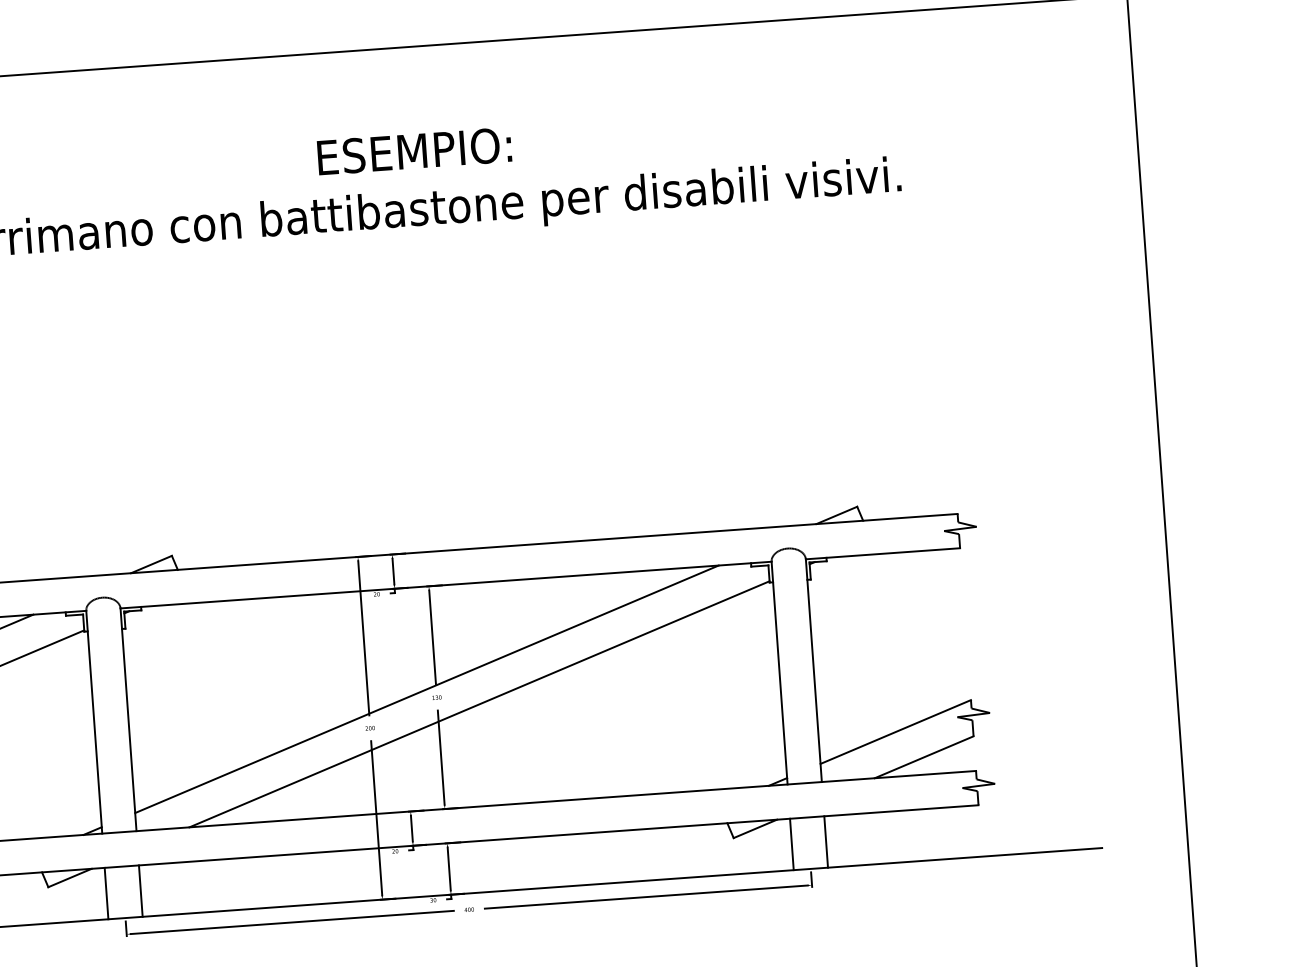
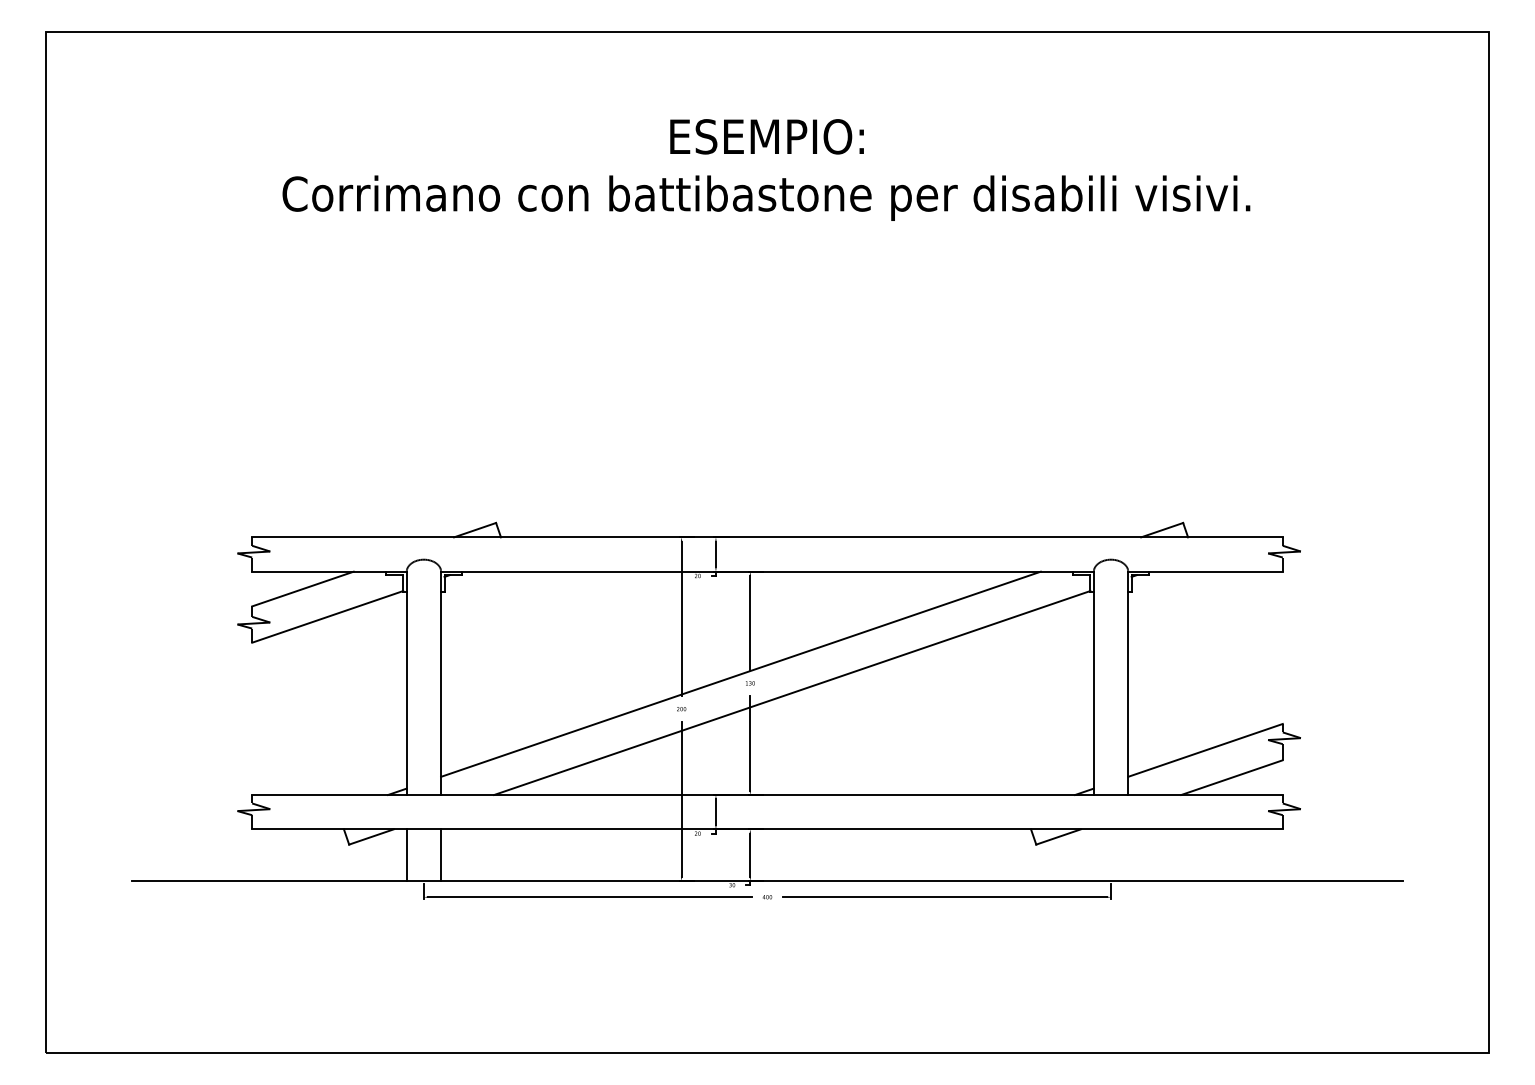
line: (826, 841) -> (1128, 854), removed
line: (791, 843) -> (1093, 854), removed

